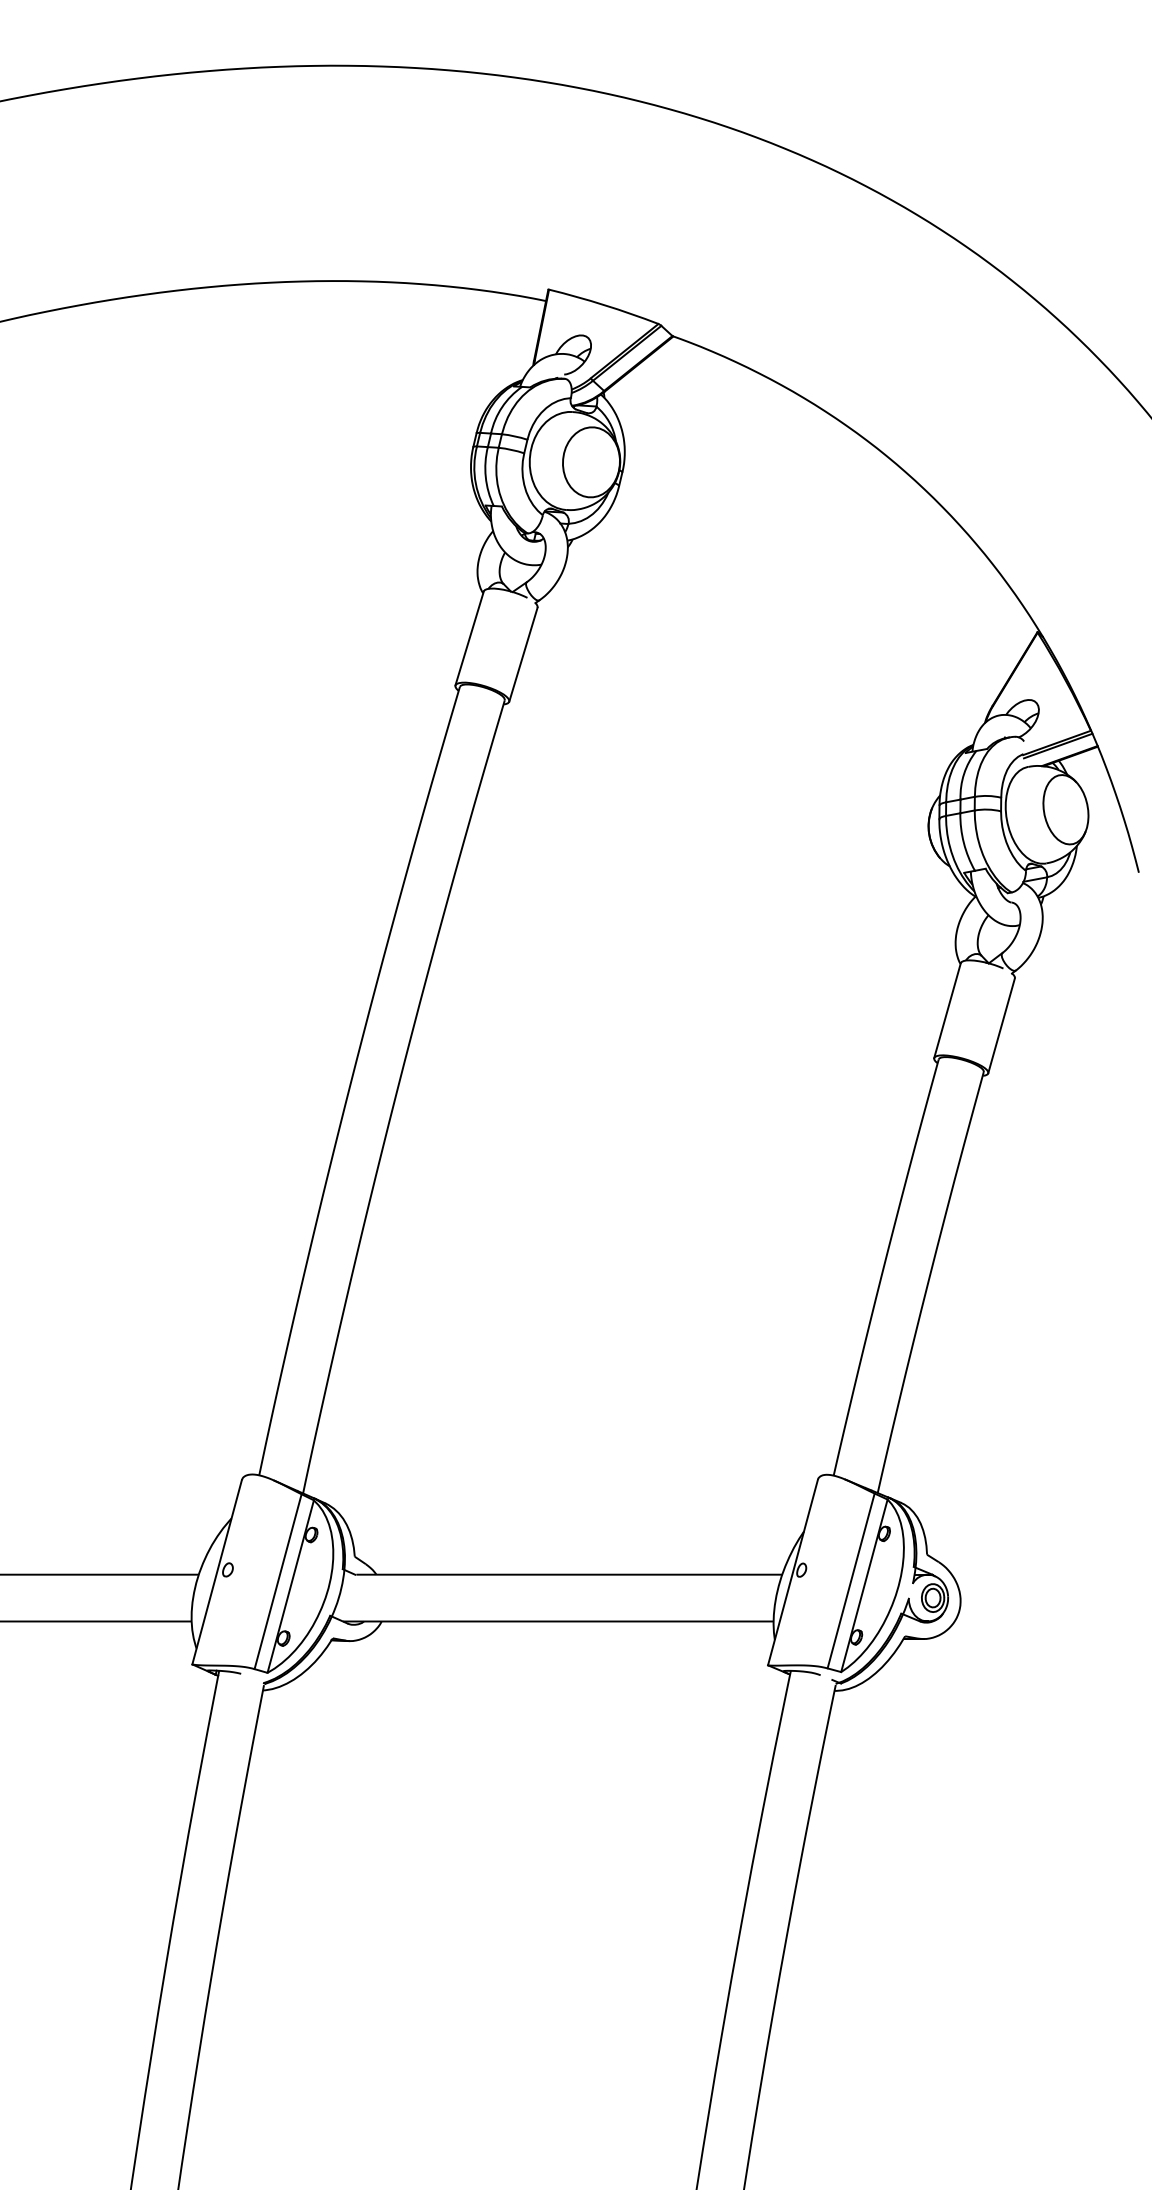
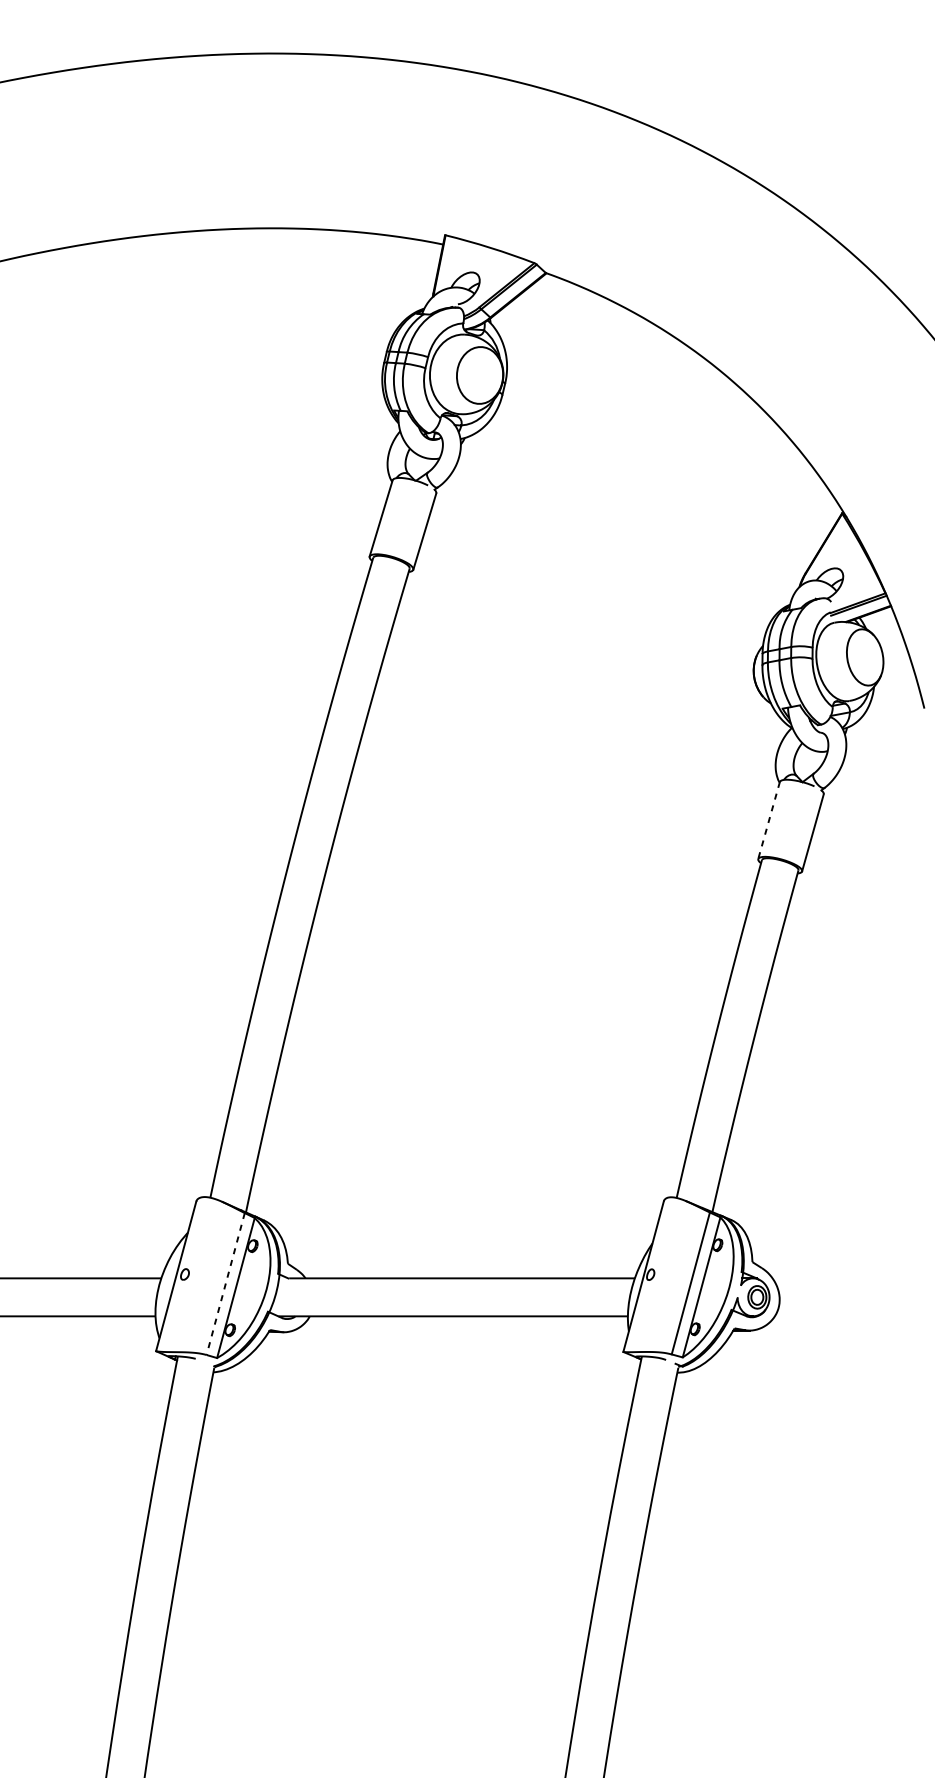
line: (947, 1011) -> (769, 821), solid -> dashed
line: (278, 1581) -> (226, 1283), solid -> dashed

